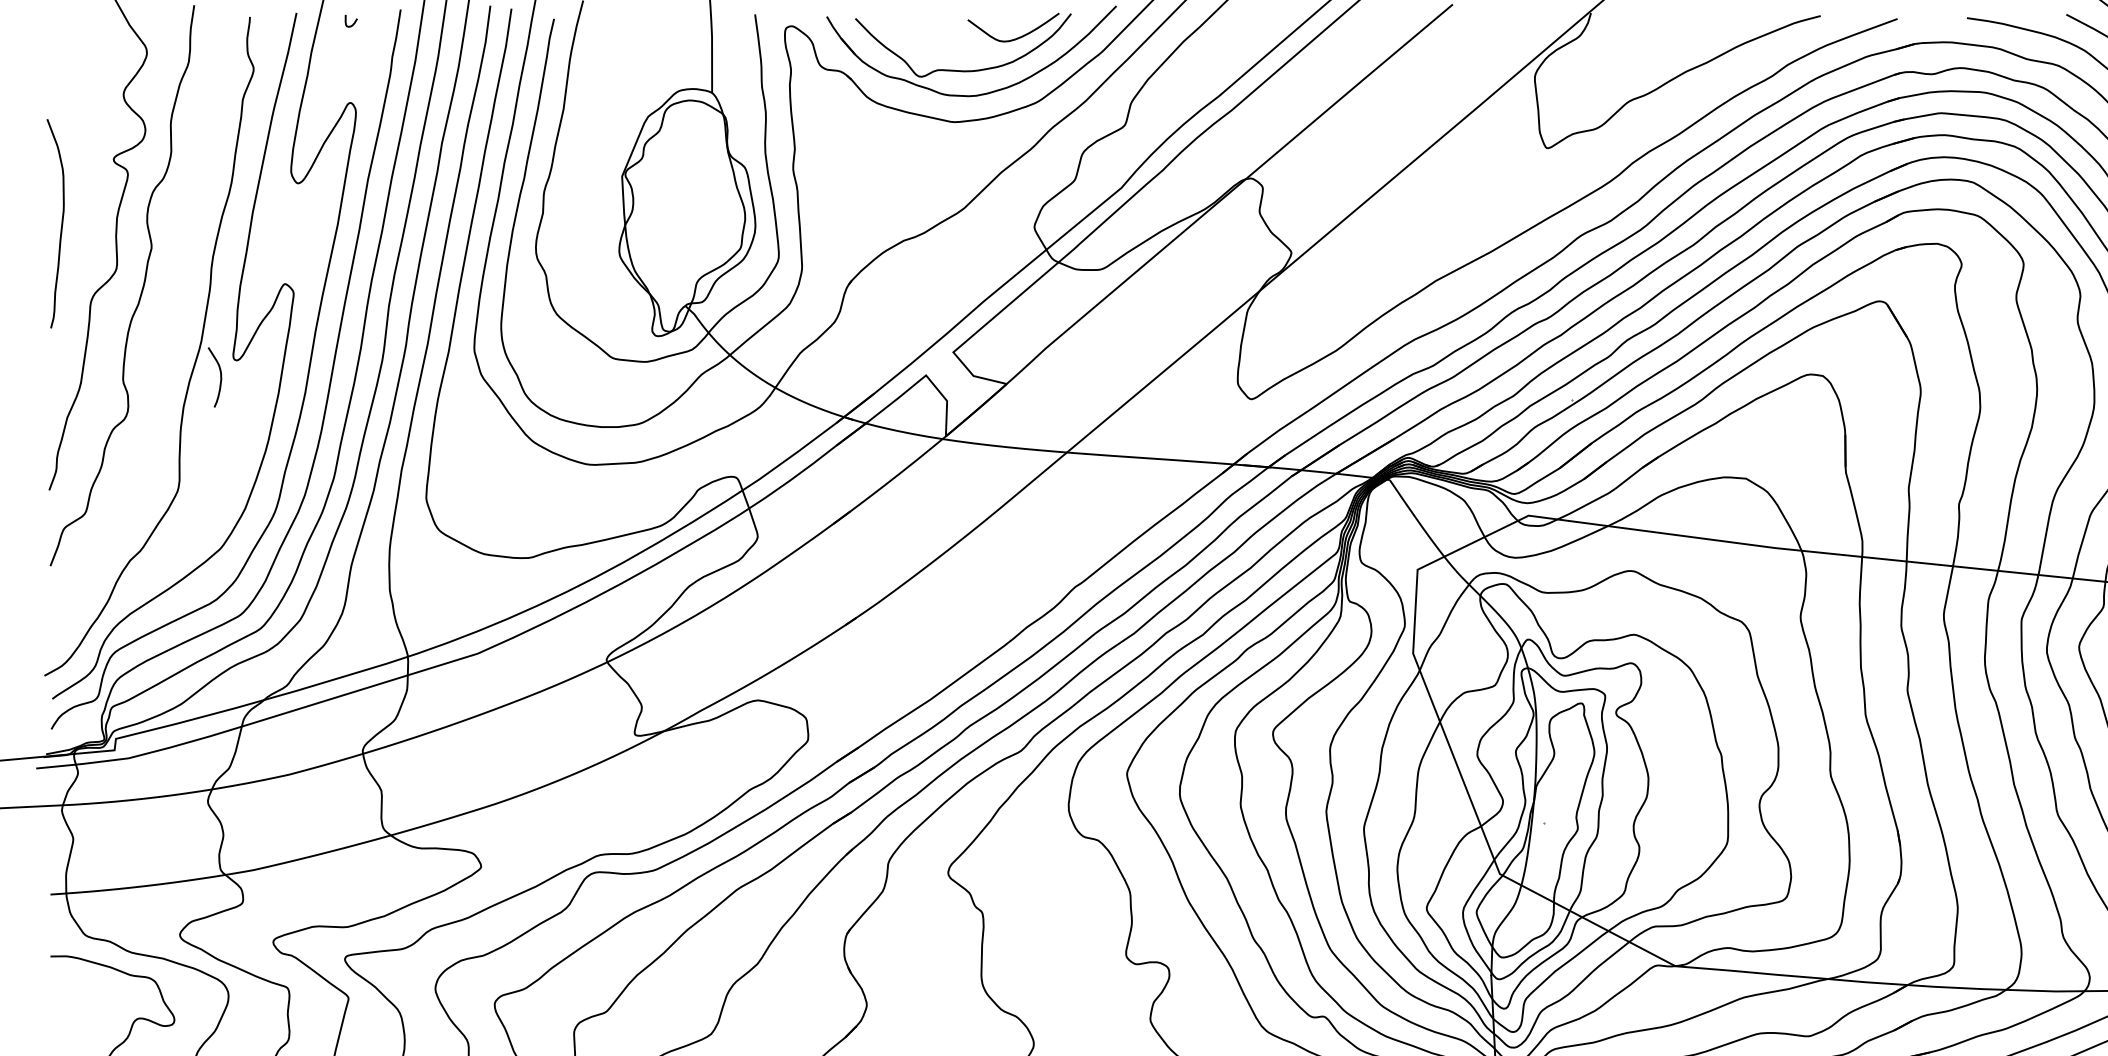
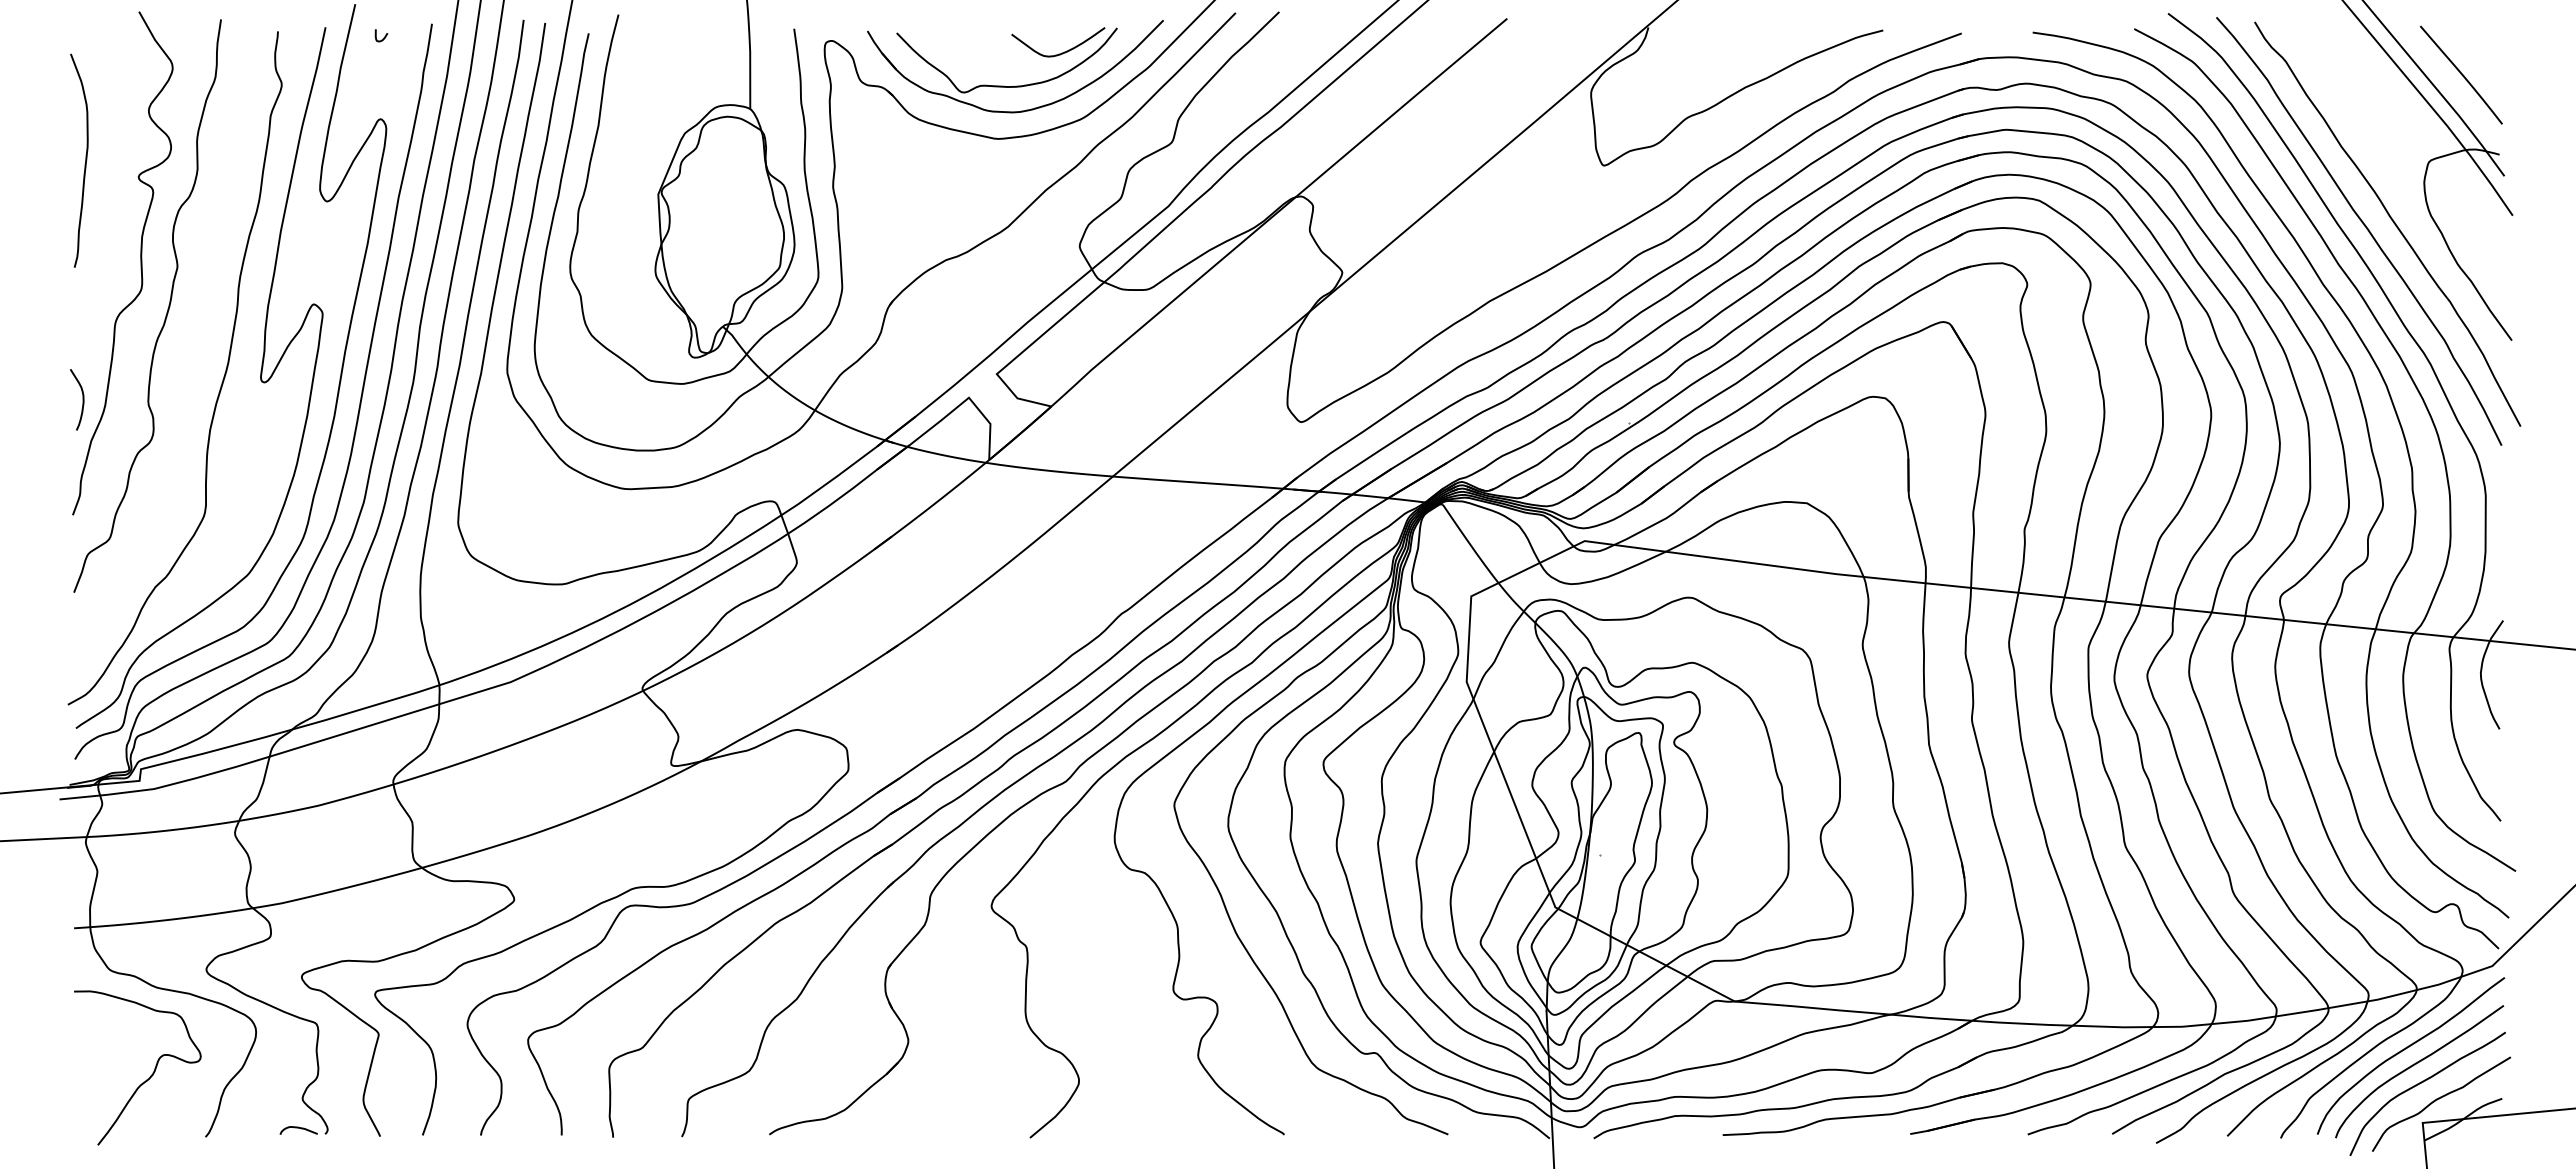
curve: (61, 223) -> (85, 160), moved
curve: (220, 377) -> (82, 399), moved

